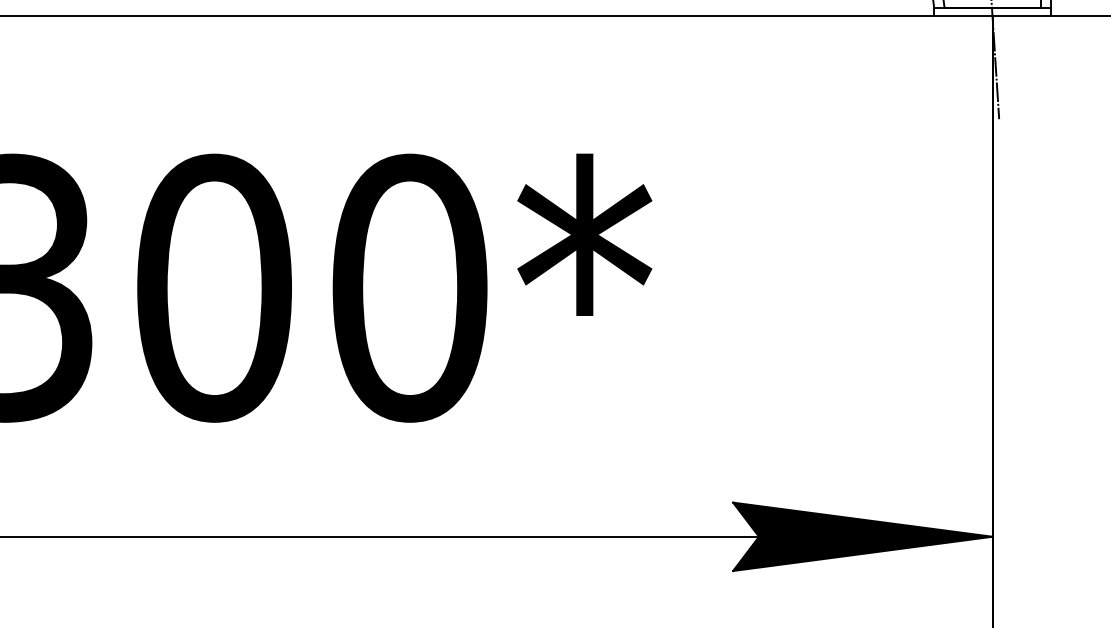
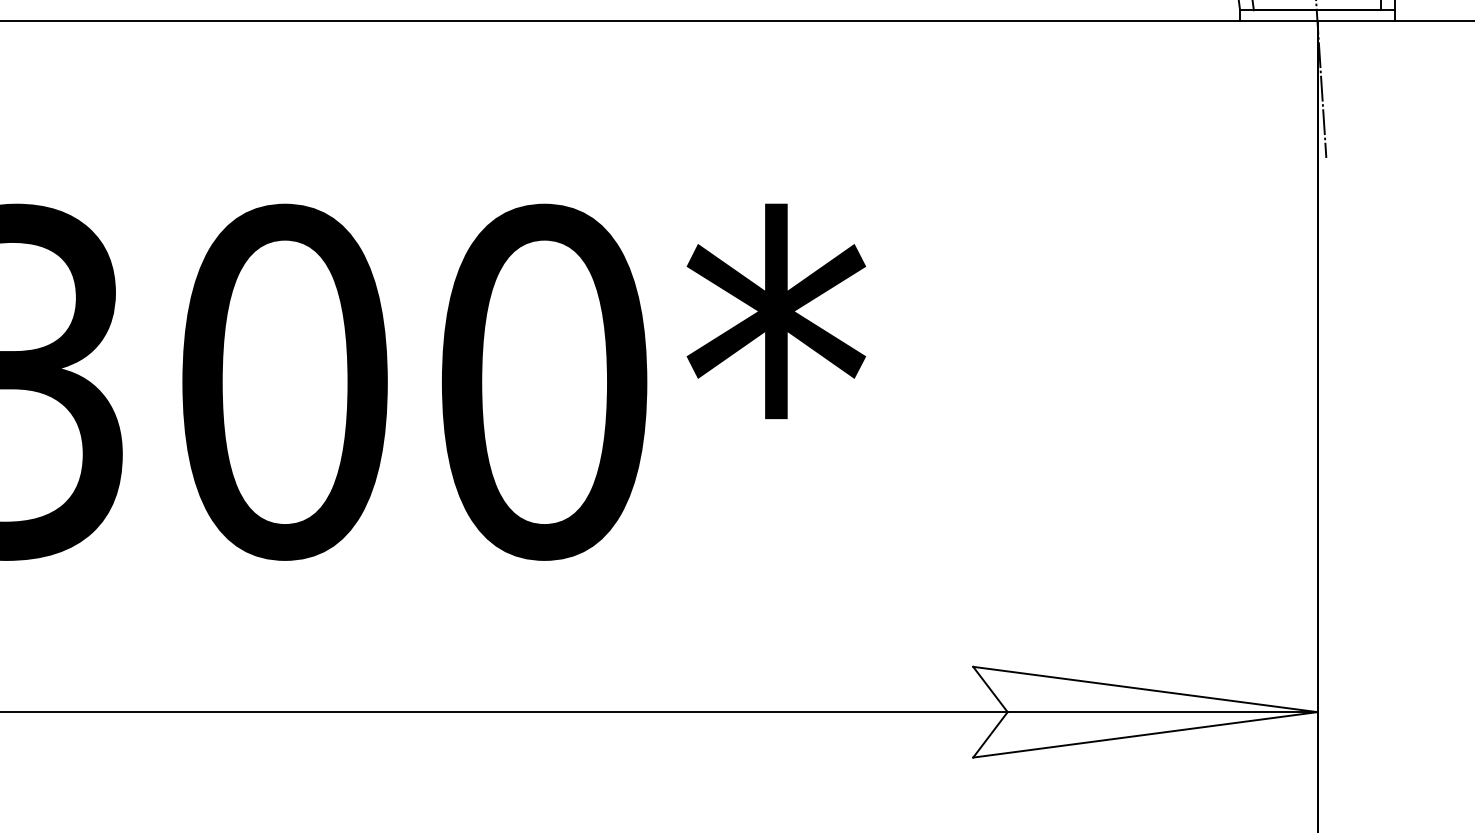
fill: (862, 536) -> (1145, 711), removed

